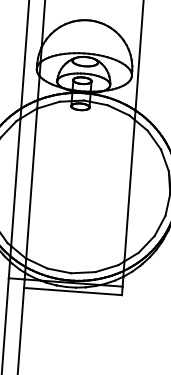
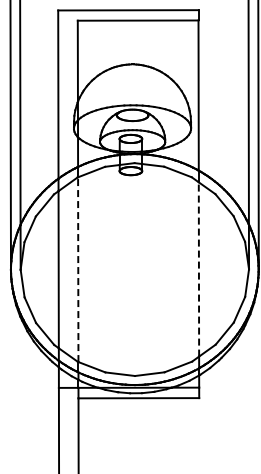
line: (31, 183) -> (78, 269), solid -> dashed
line: (129, 189) -> (198, 268), solid -> dashed

